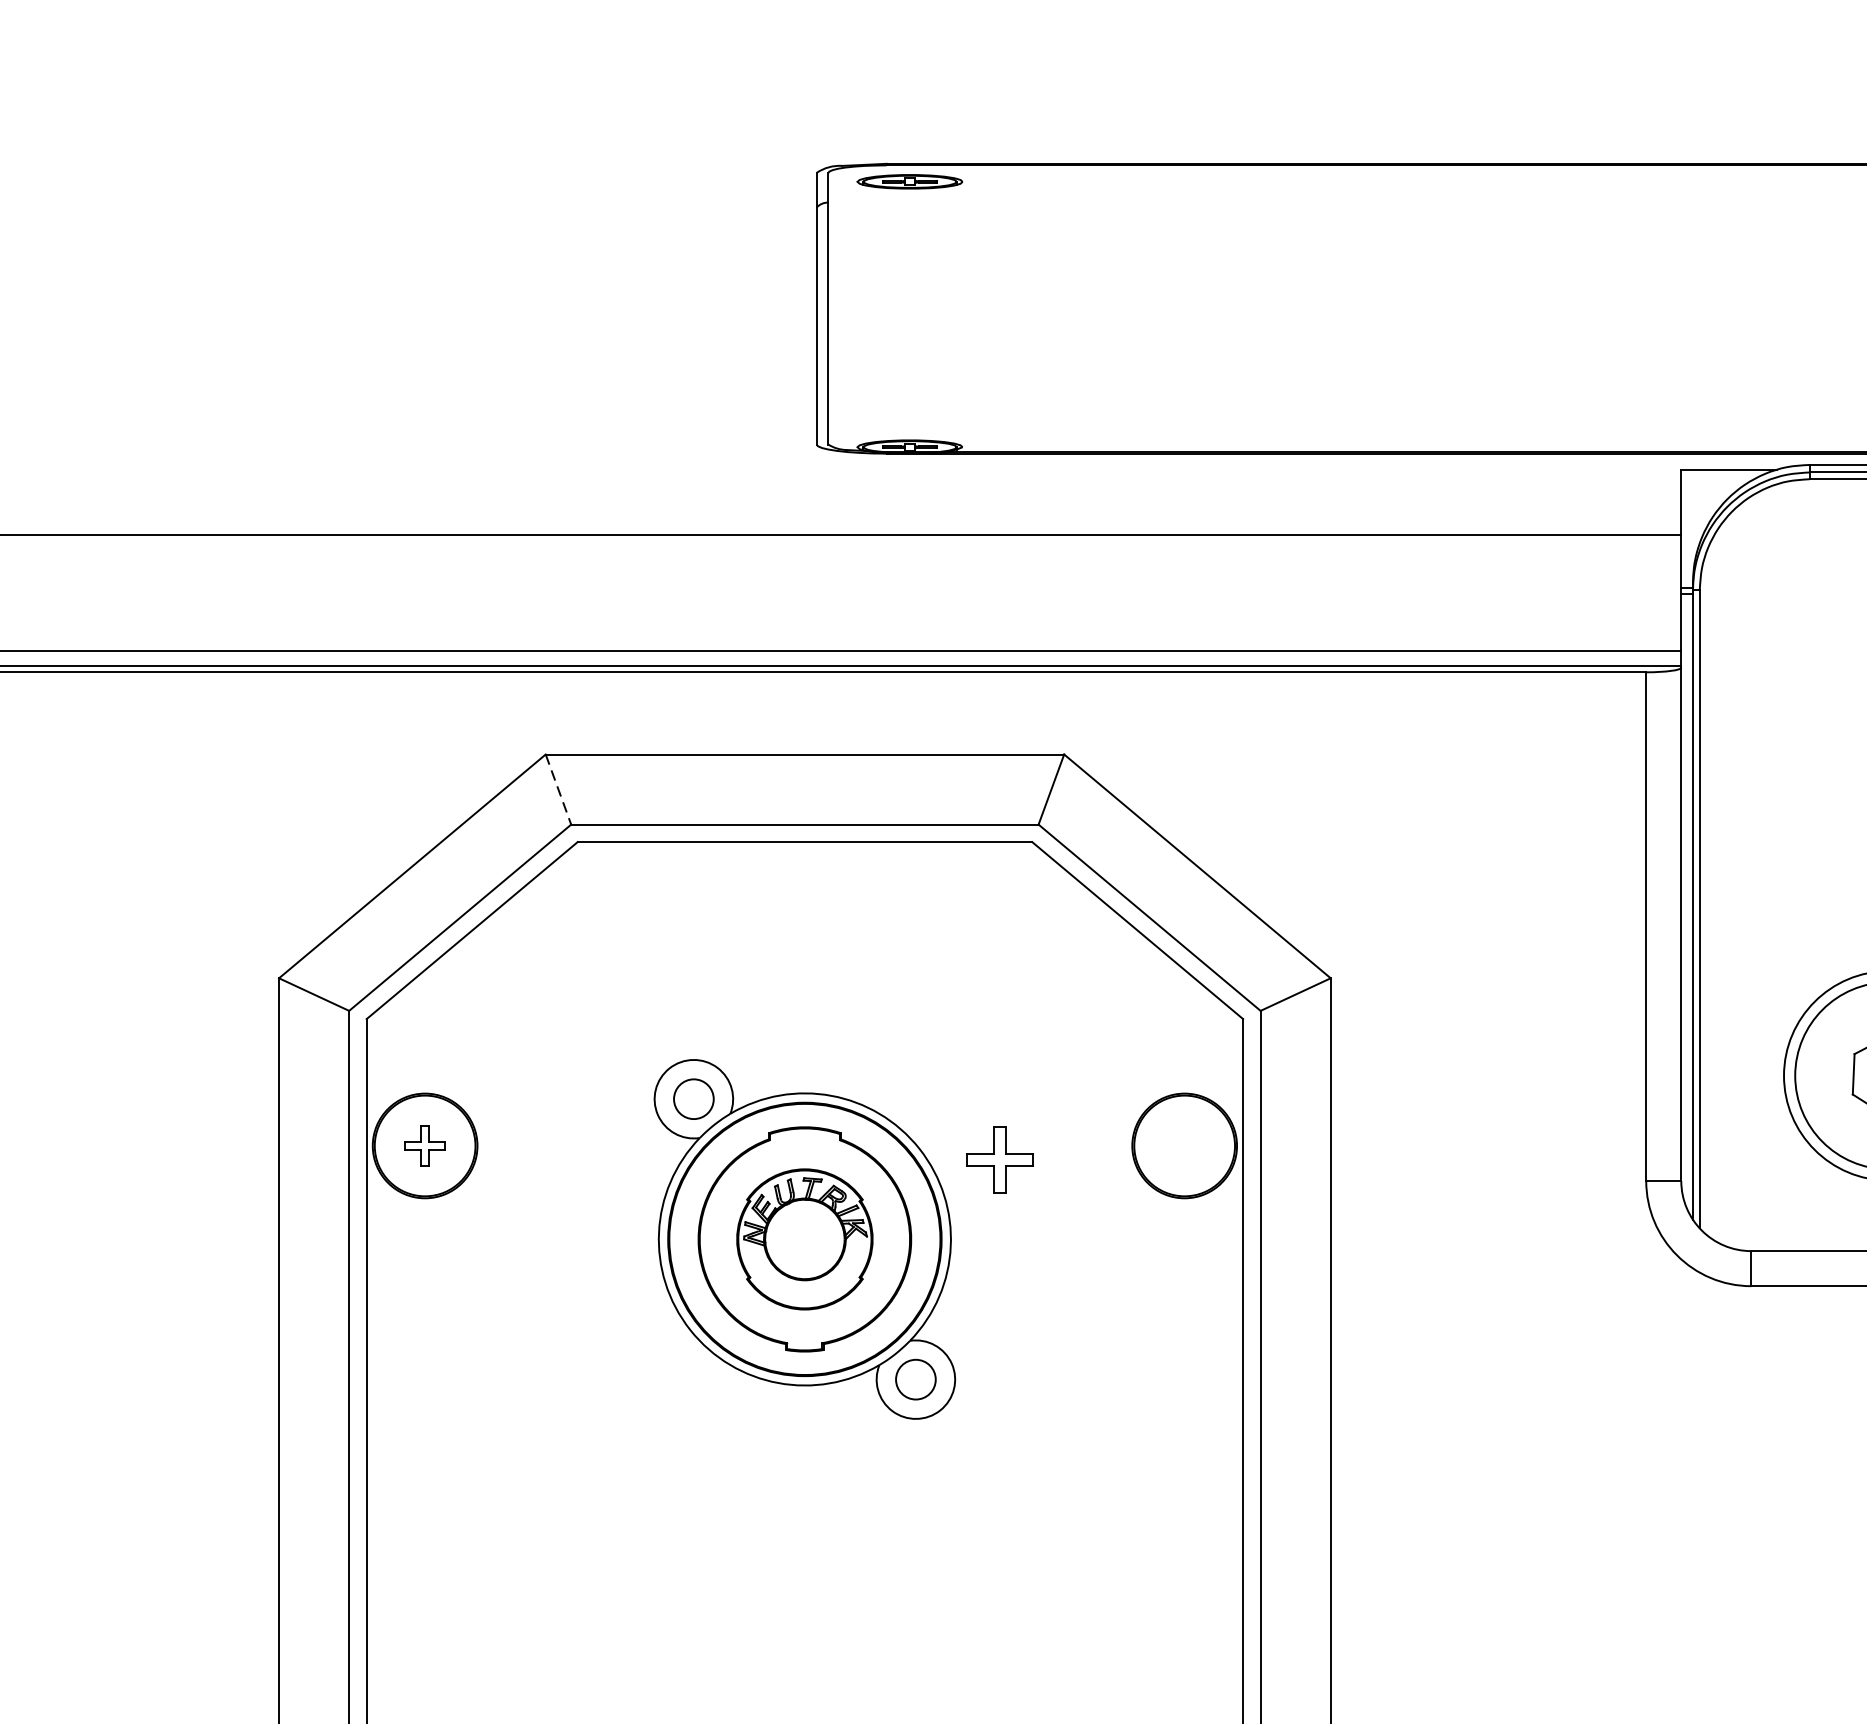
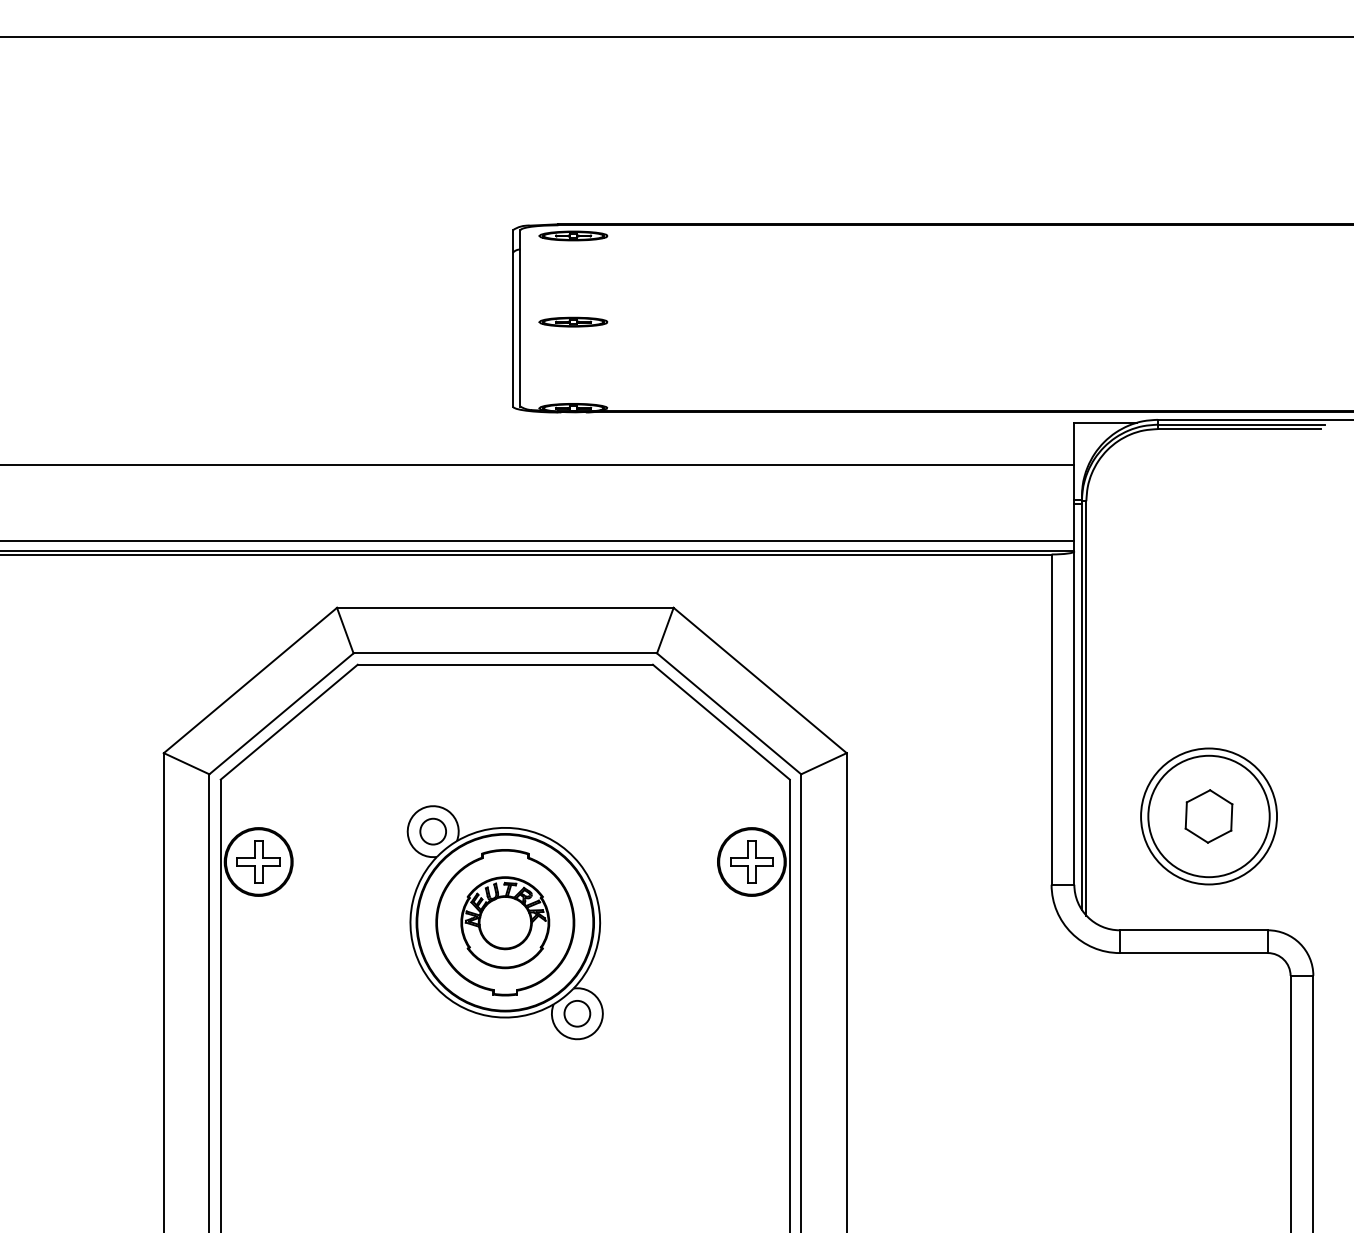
part: (909, 313) -> (573, 321), added
line: (558, 790) -> (345, 631), dashed -> solid
part: (424, 1145) -> (258, 861), size x1.67
part: (999, 1159) -> (751, 861), moved

